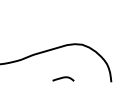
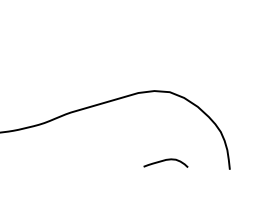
curve: (63, 78) -> (166, 161), moved

